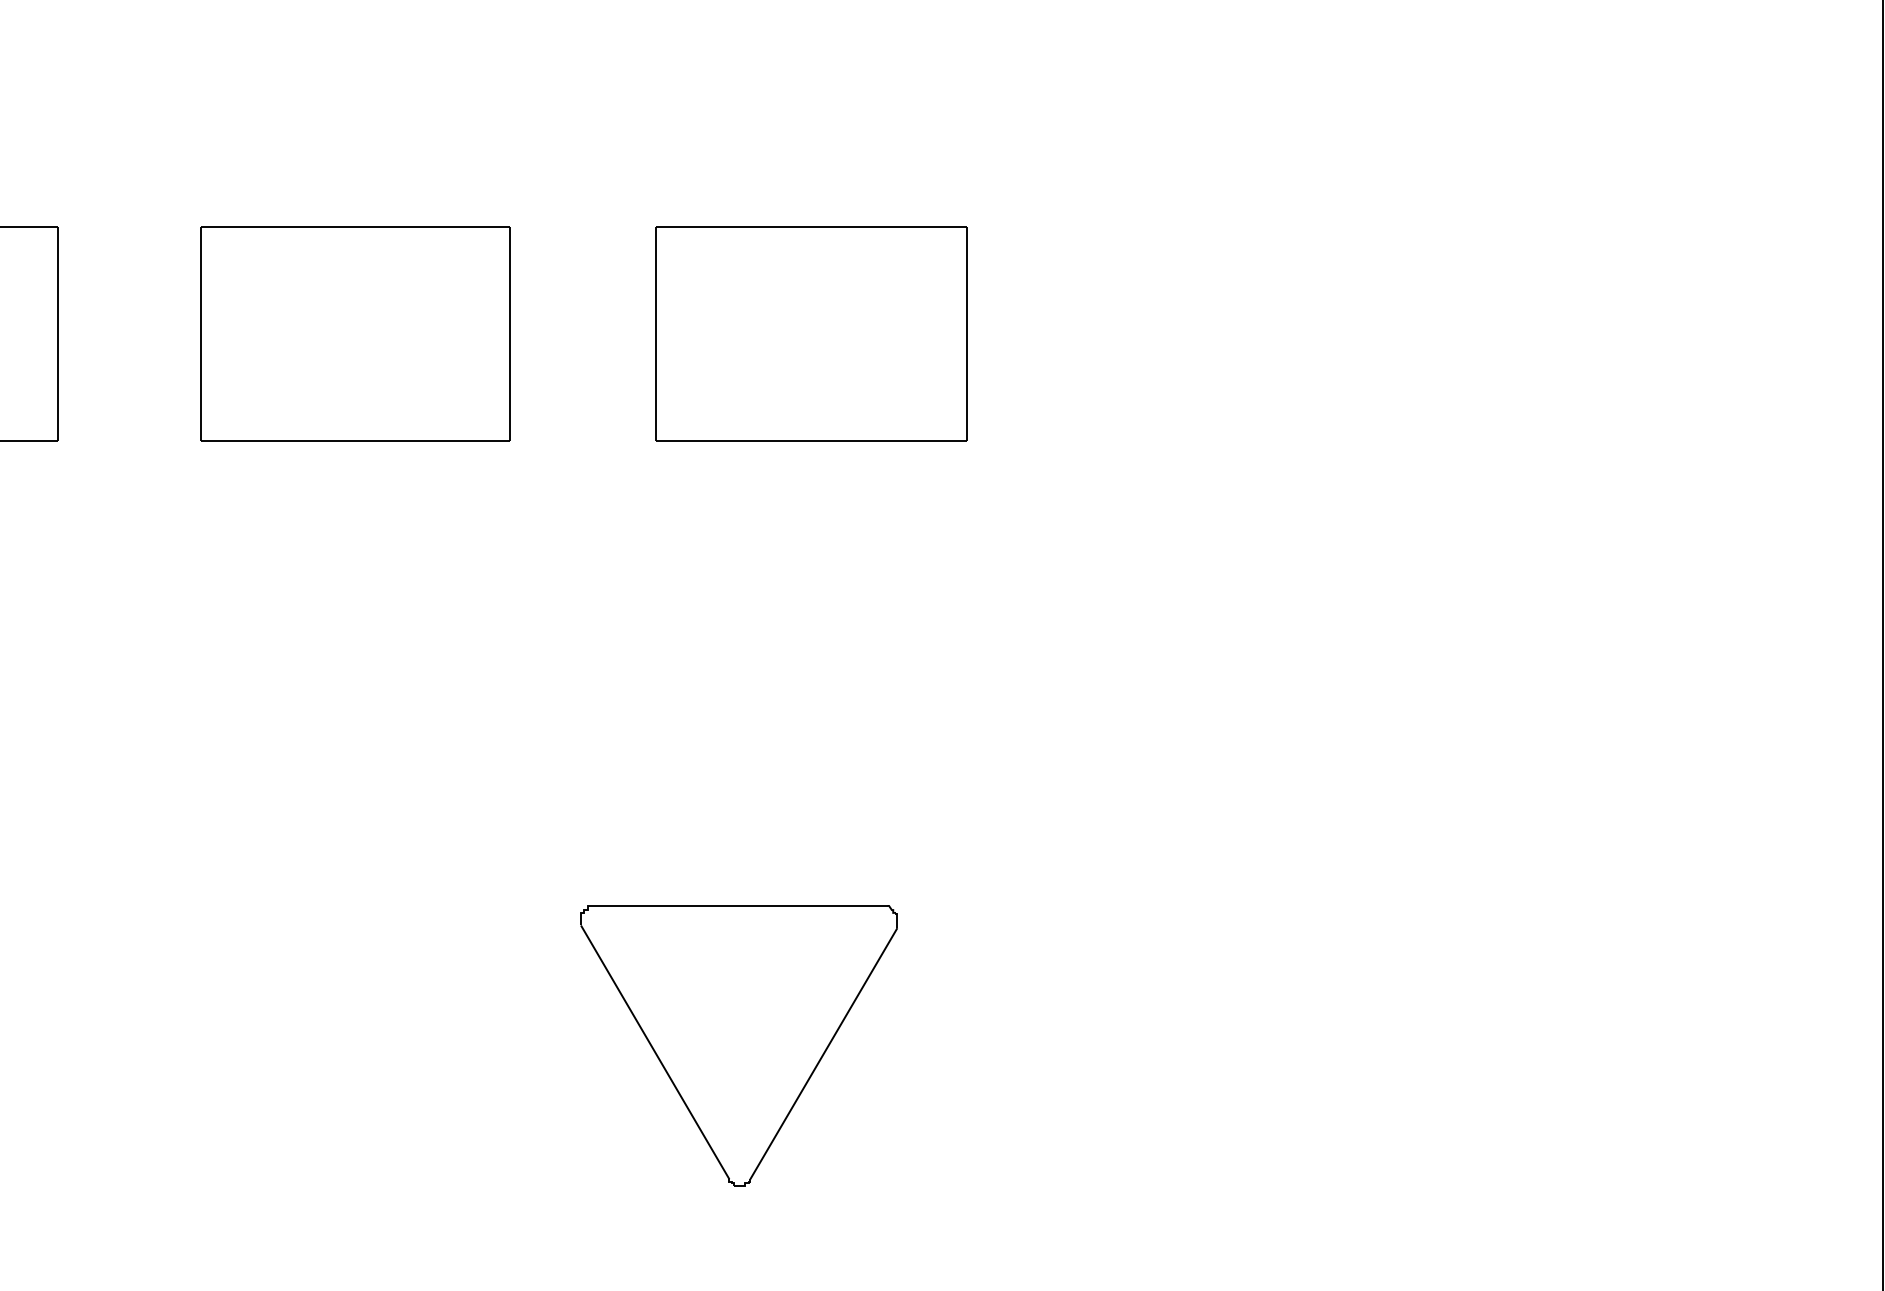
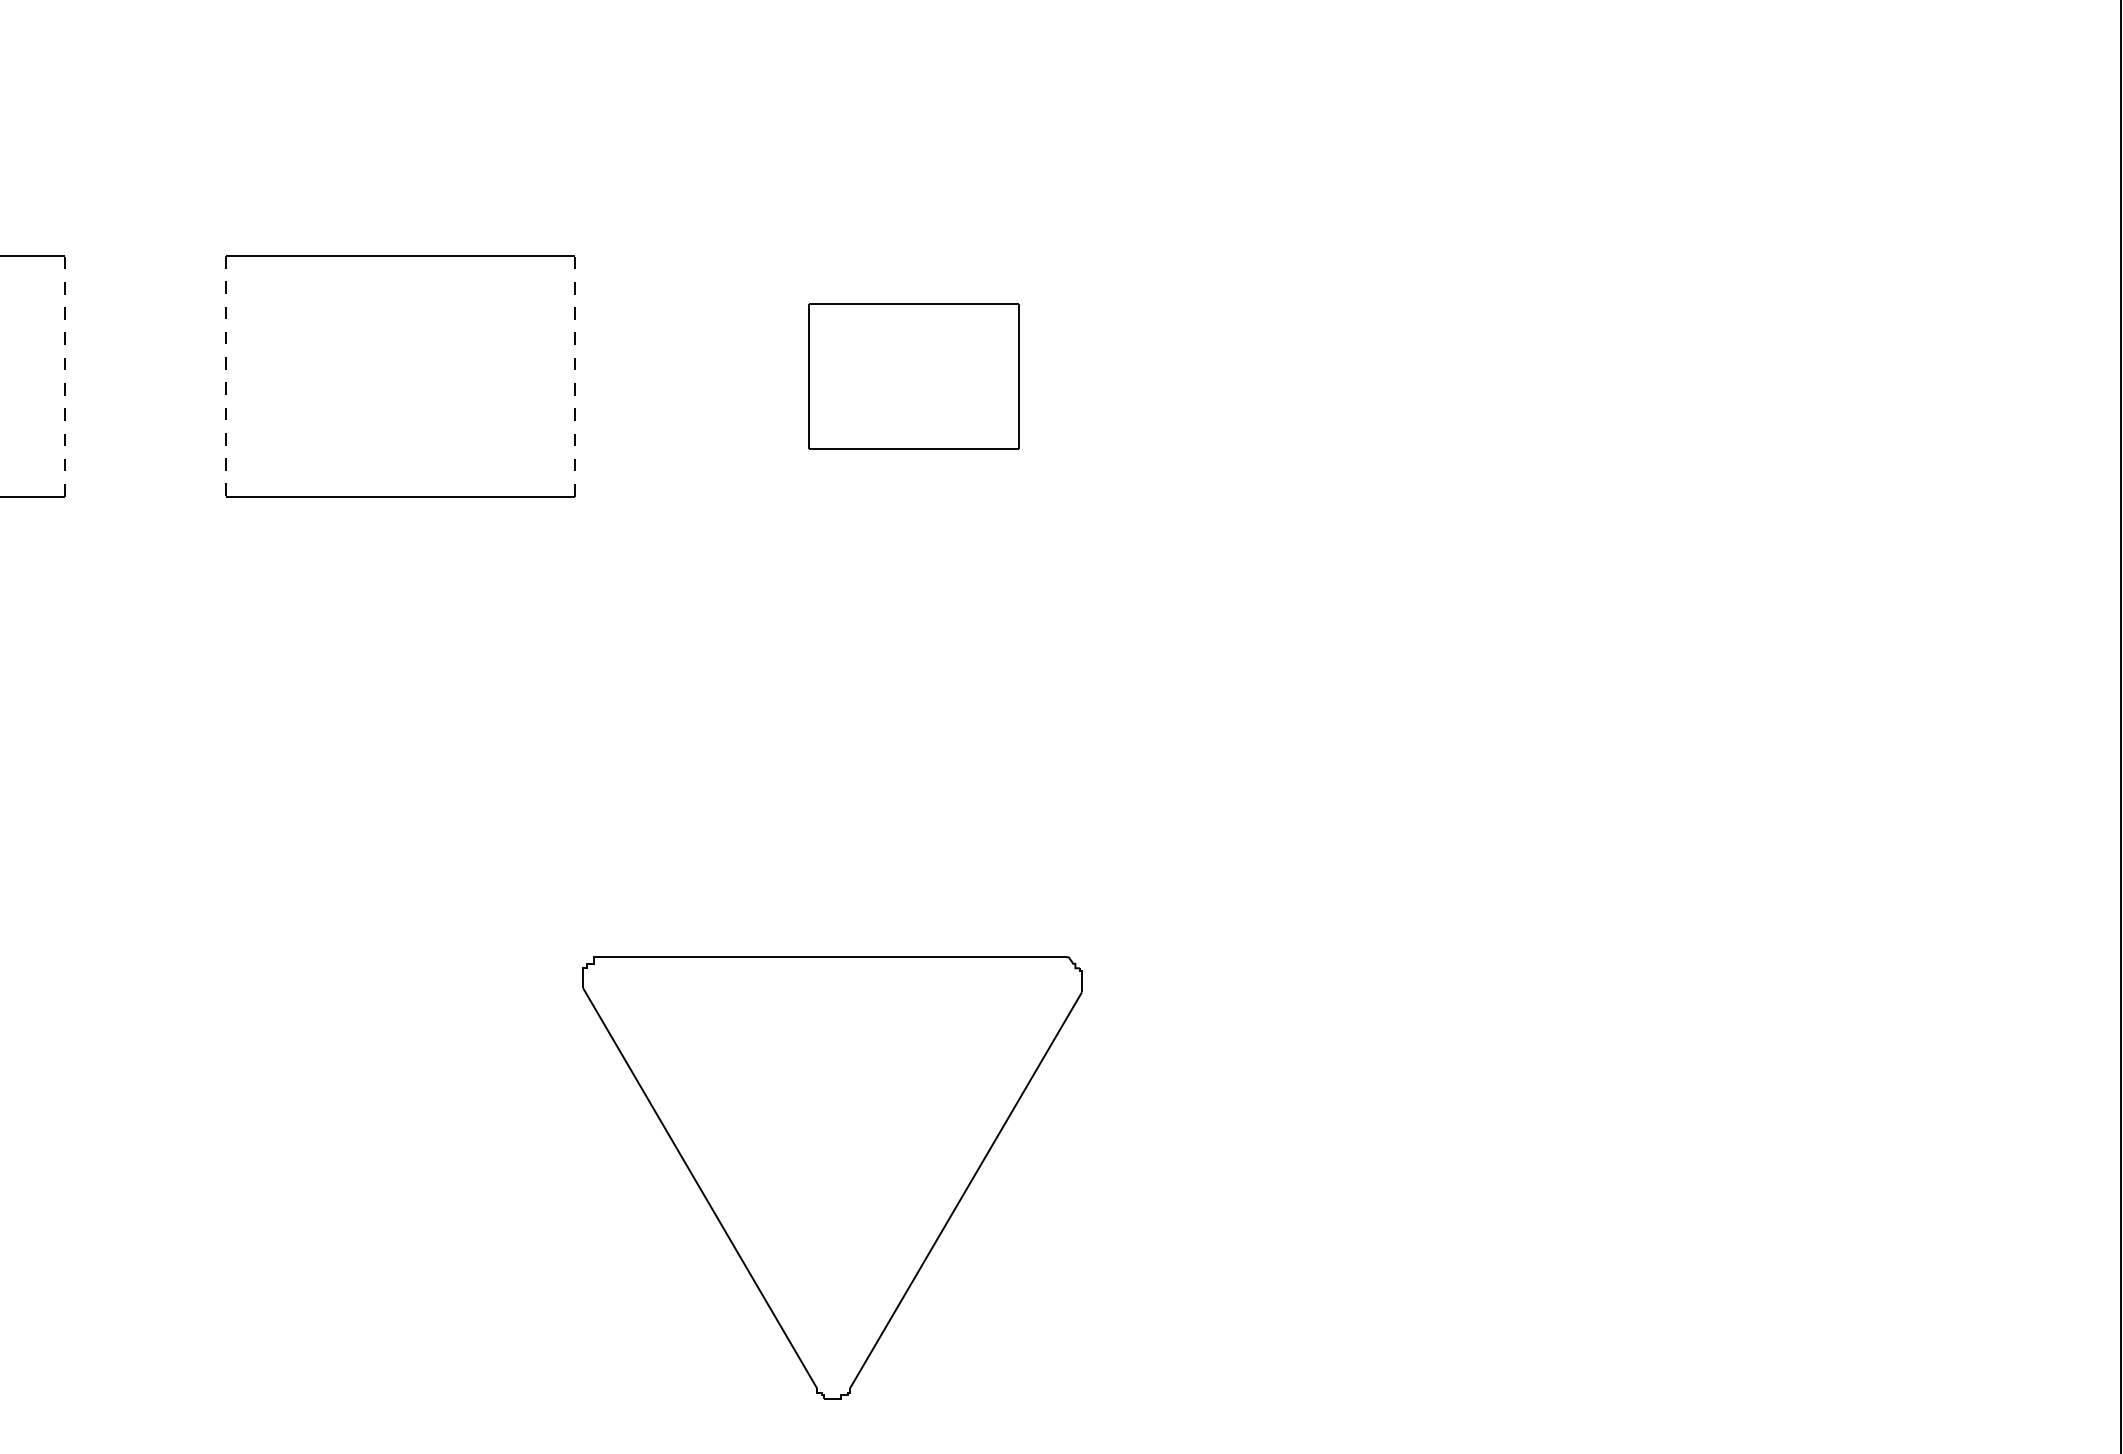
line: (57, 333) -> (64, 375), solid -> dashed
line: (510, 333) -> (574, 375), solid -> dashed
line: (200, 334) -> (225, 376), solid -> dashed
part: (811, 334) -> (913, 376), size x0.6
part: (739, 1045) -> (832, 1177), size x1.4

